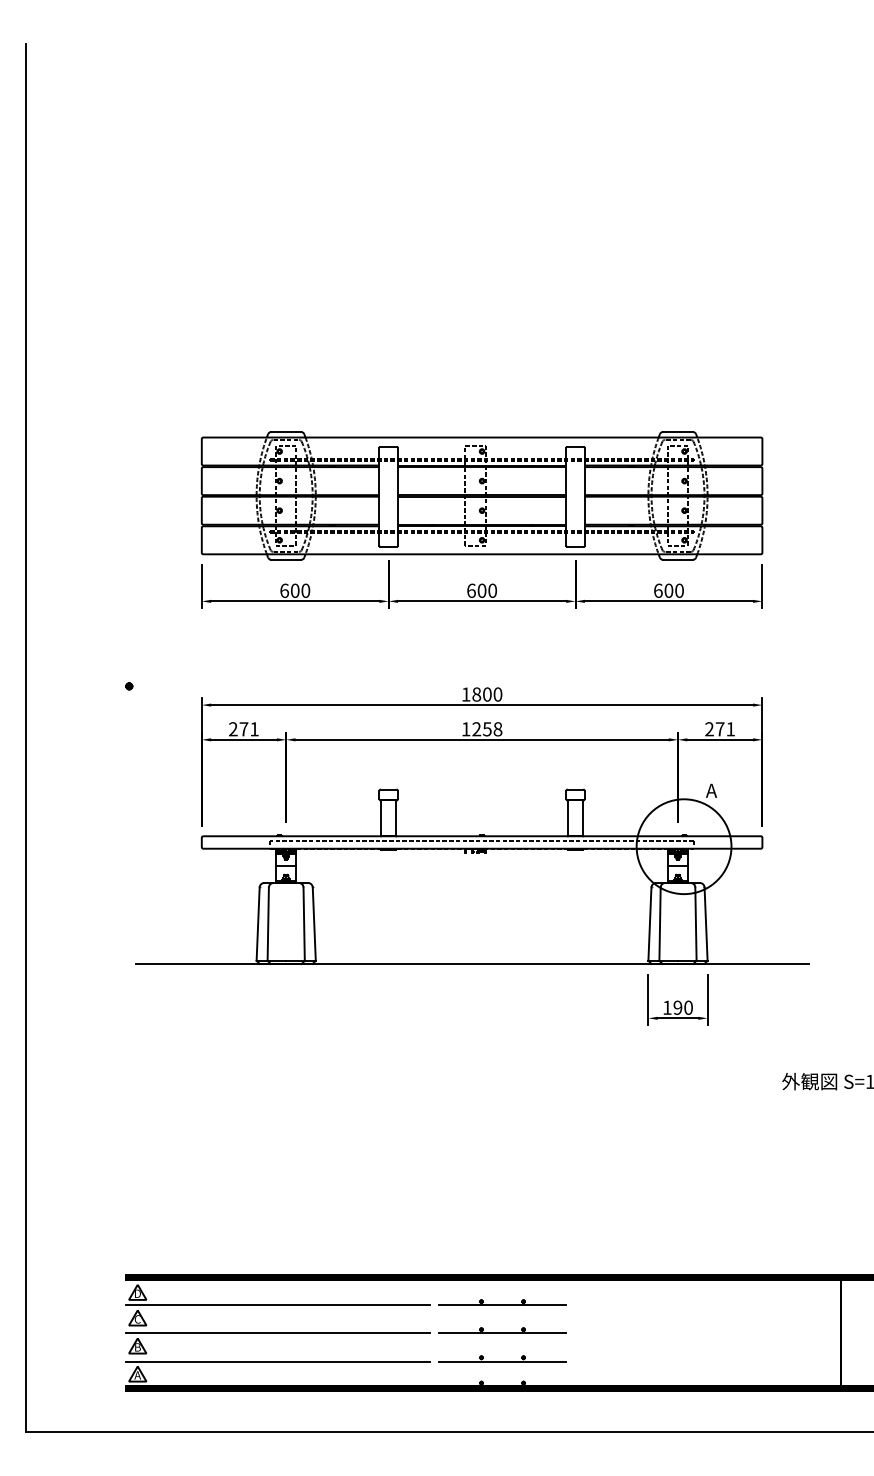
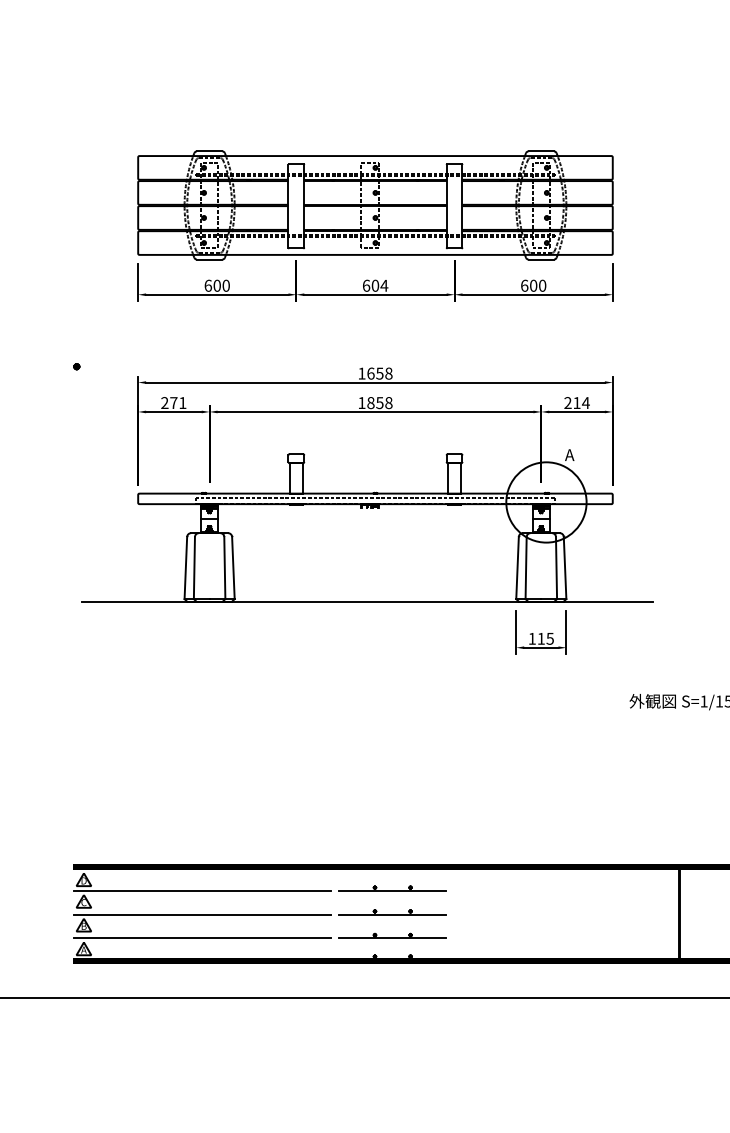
text: (492, 590) -> (384, 285), 600 -> 604
text: (487, 694) -> (380, 373), 1800 -> 1658
text: (476, 729) -> (370, 403), 1258 -> 1858
text: (725, 729) -> (581, 403), 271 -> 214
text: (682, 1007) -> (545, 638), 190 -> 115

